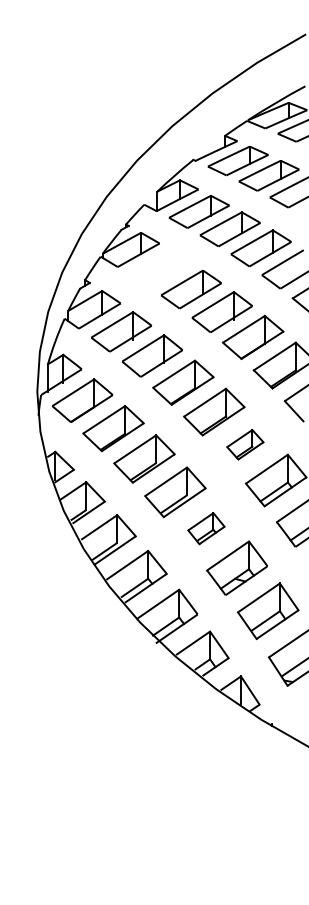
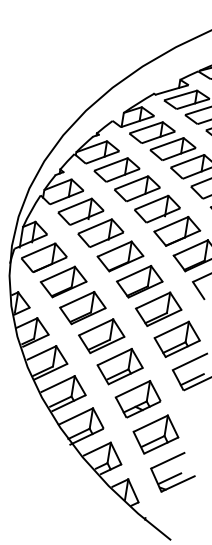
part: (159, 268) -> (116, 169), added
part: (245, 444) -> (158, 309), size x1.67
part: (206, 528) -> (120, 366), size x1.67

